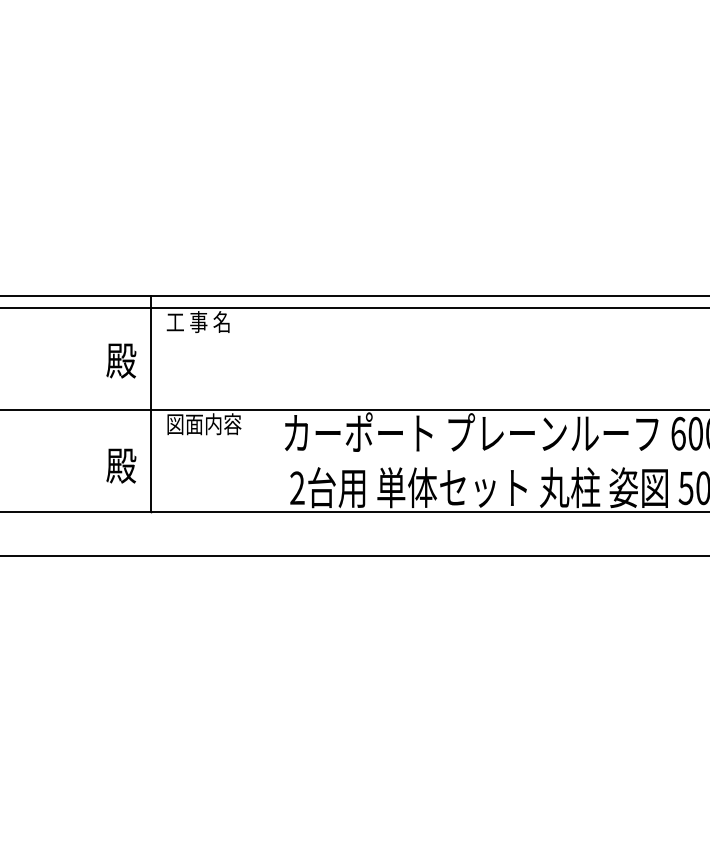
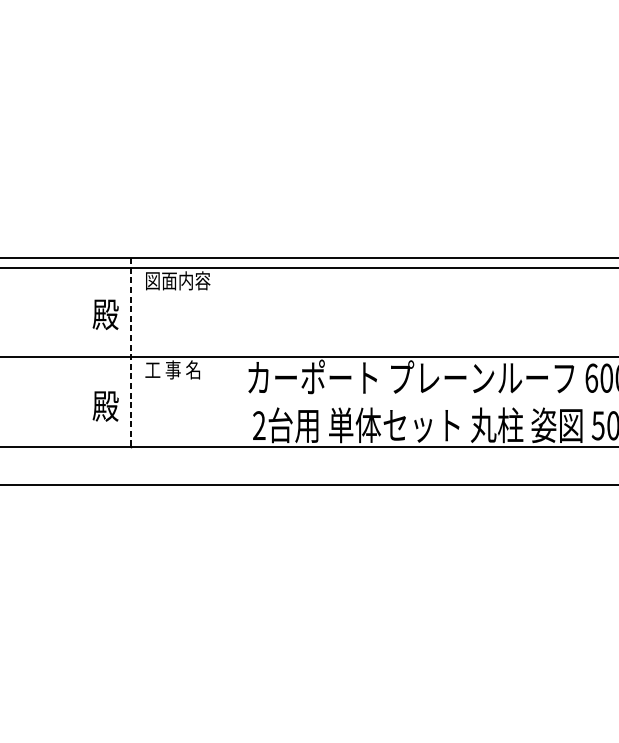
text: (203, 322) -> (177, 281), 工 事 名 -> 図面内容
line: (150, 404) -> (131, 352), solid -> dashed
text: (203, 424) -> (177, 370), 図面内容 -> 工 事 名

